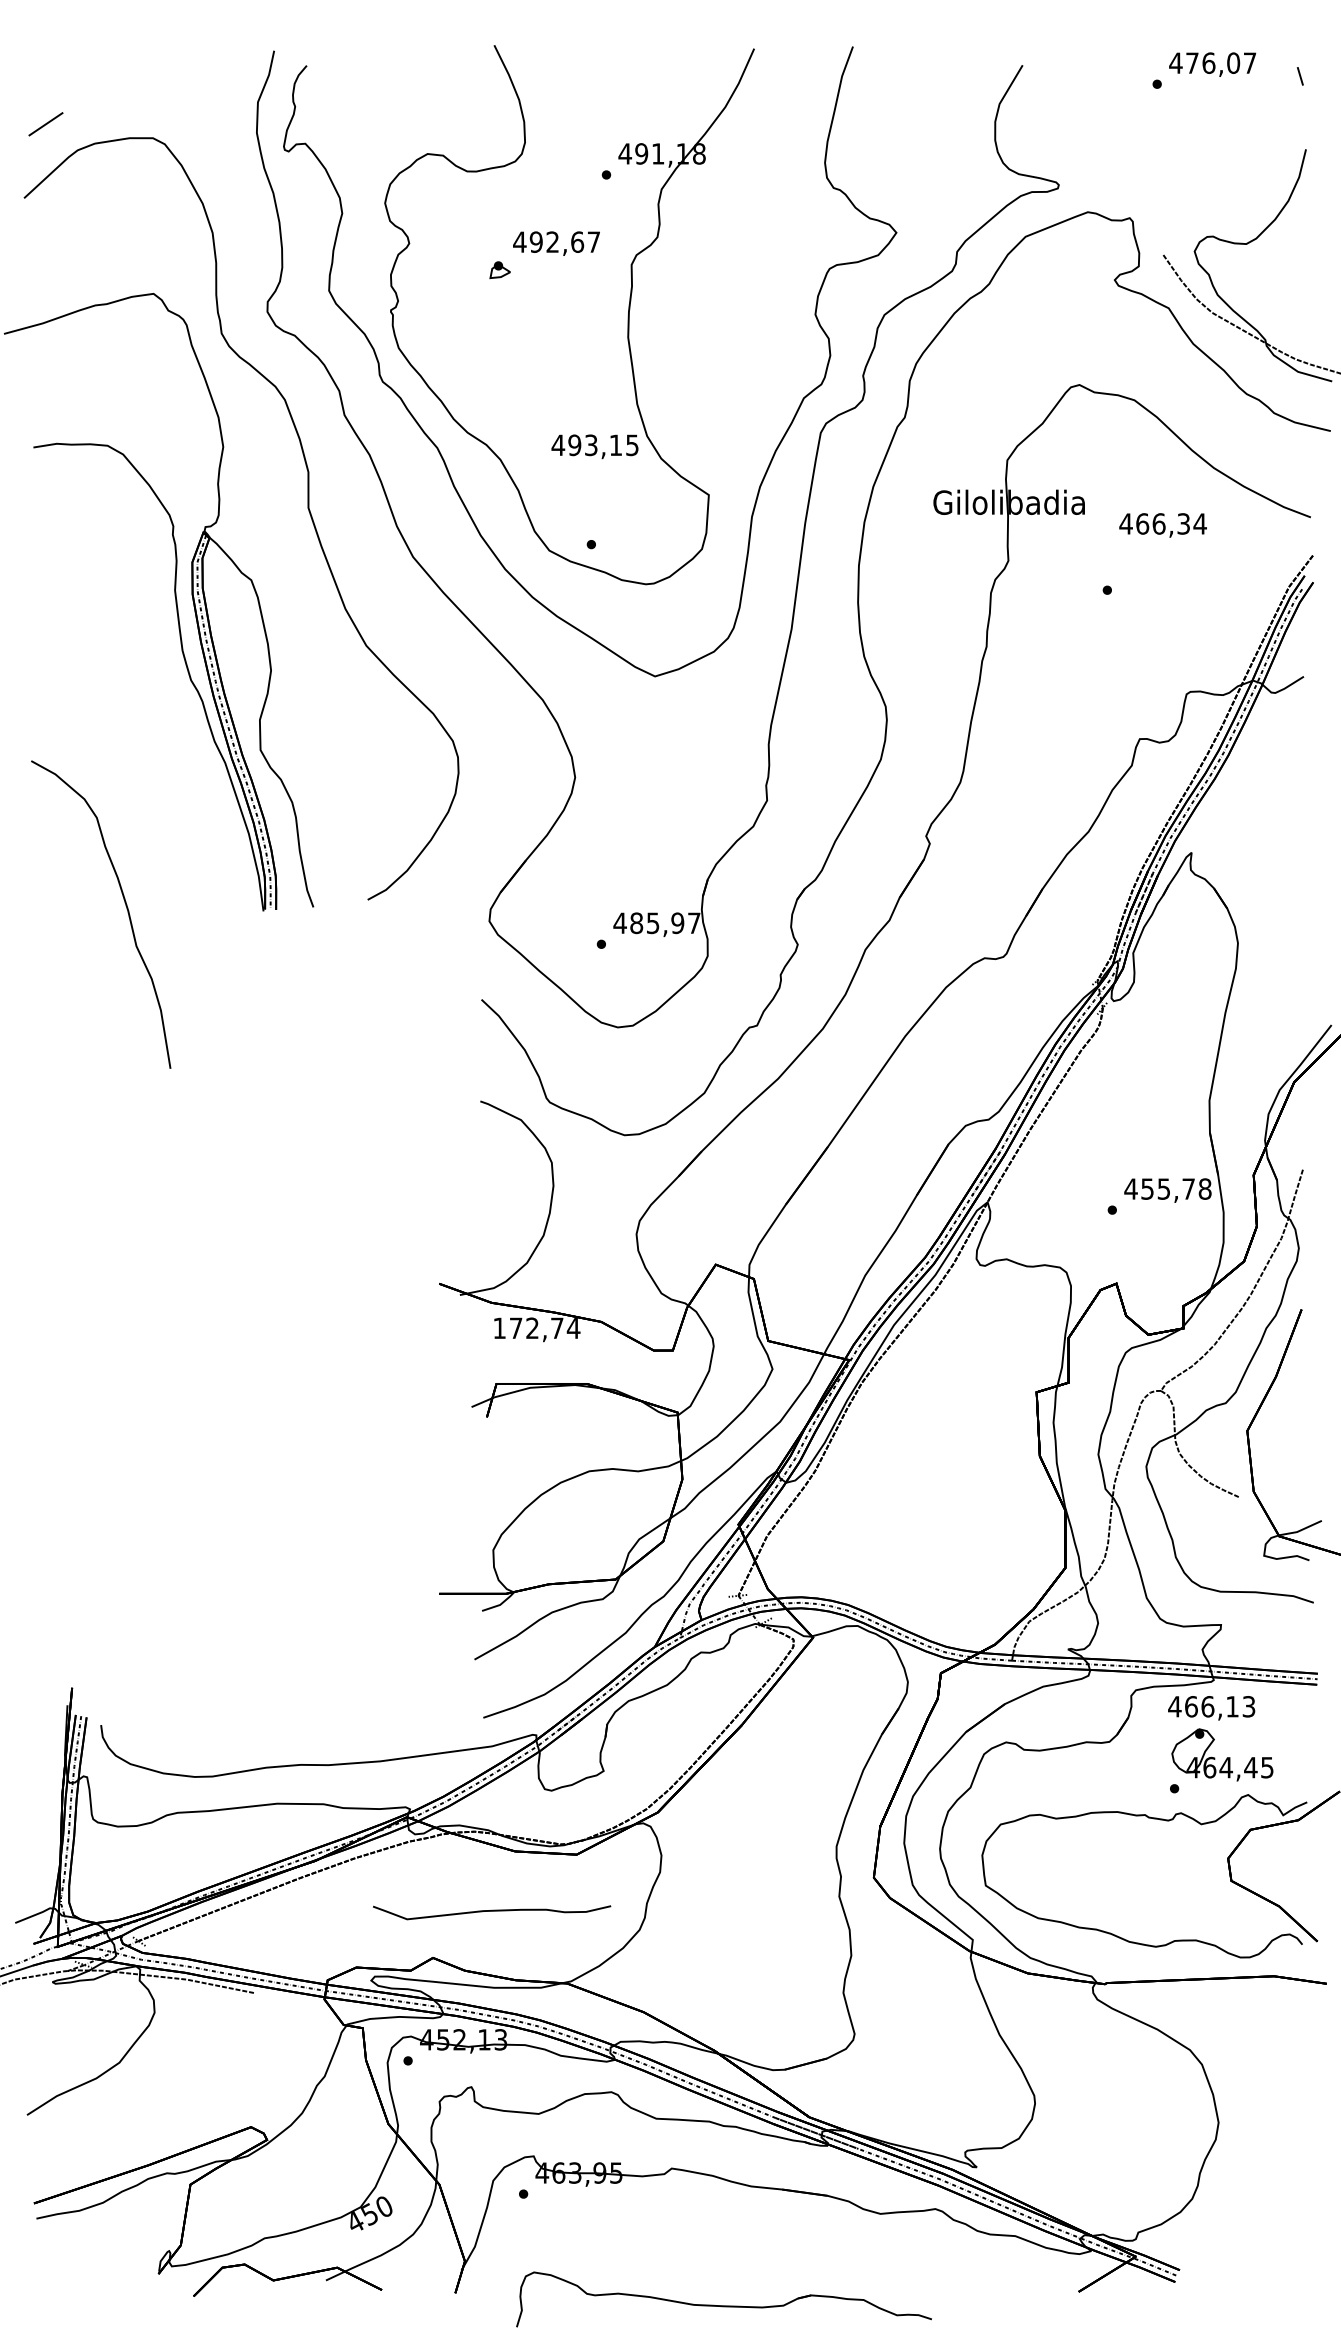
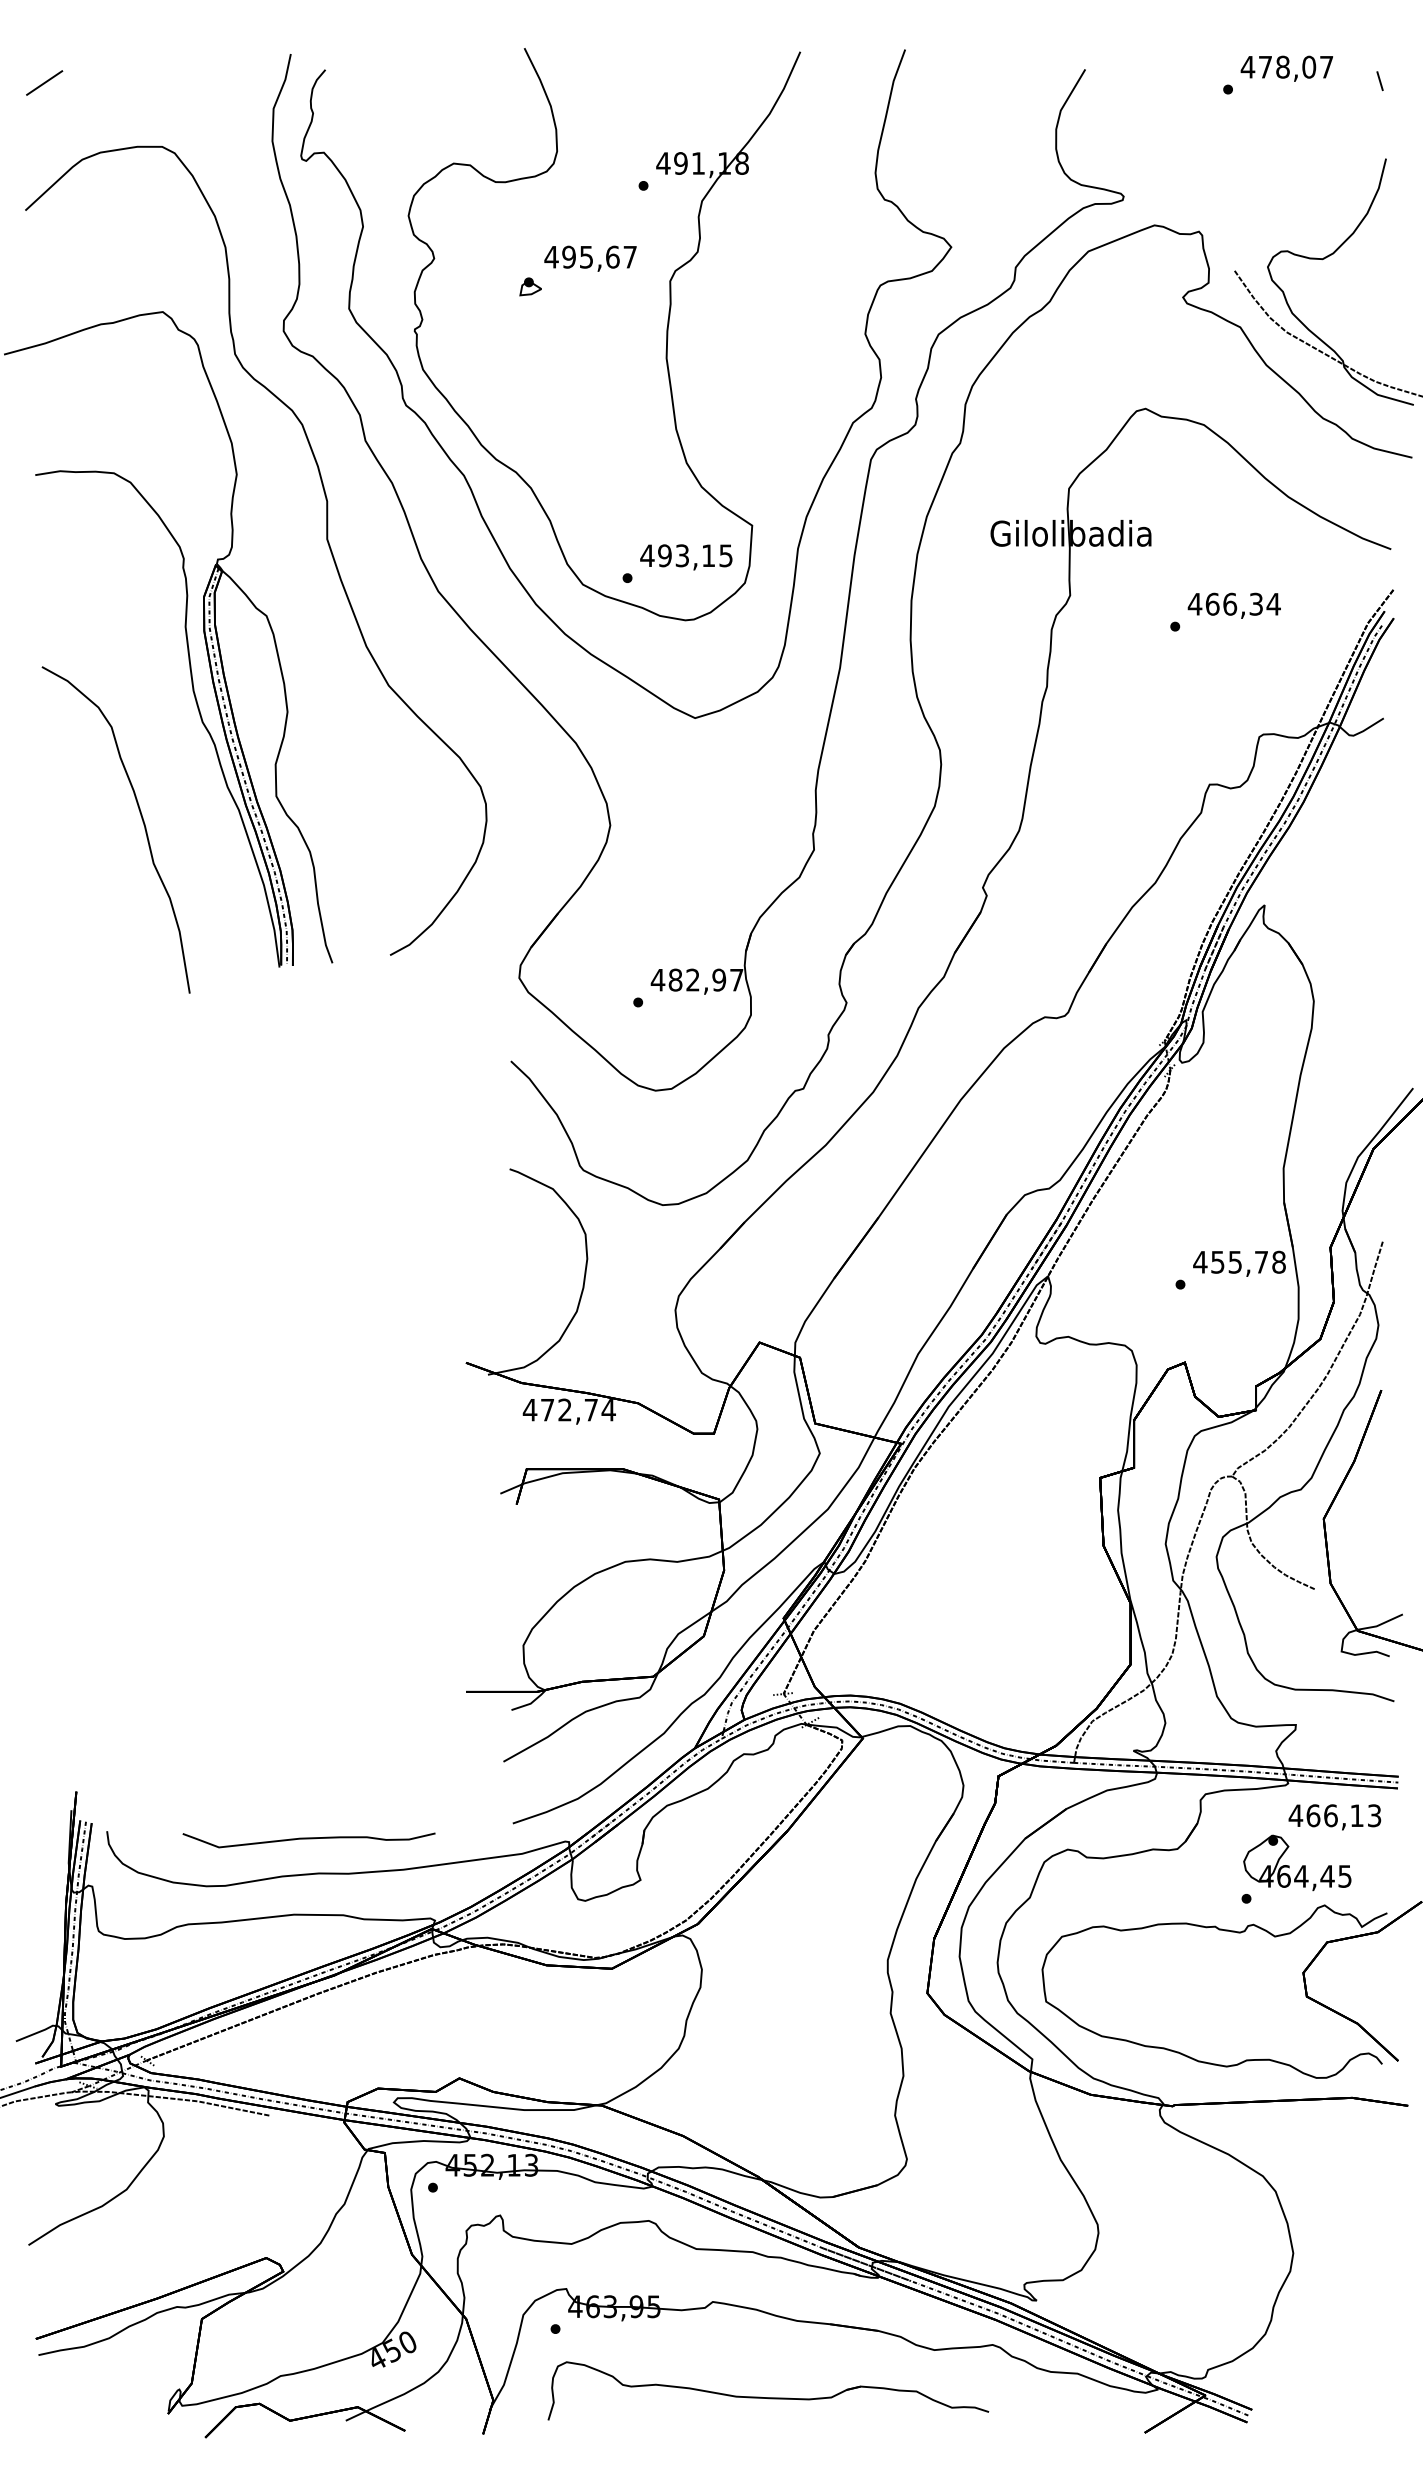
text: (1208, 62) -> (1282, 66), 476,07 -> 478,07
line: (45, 123) -> (44, 82), moved
text: (552, 241) -> (586, 256), 492,67 -> 495,67
text: (595, 446) -> (686, 557), moved
text: (1162, 525) -> (1233, 605), moved
curve: (125, 904) -> (141, 819), moved
text: (652, 922) -> (692, 979), 485,97 -> 482,97
text: (499, 1328) -> (529, 1410), 172,74 -> 472,74
text: (1211, 1708) -> (1334, 1817), moved
curve: (491, 1911) -> (308, 1839), moved
part: (724, 2305) -> (768, 2397), moved

